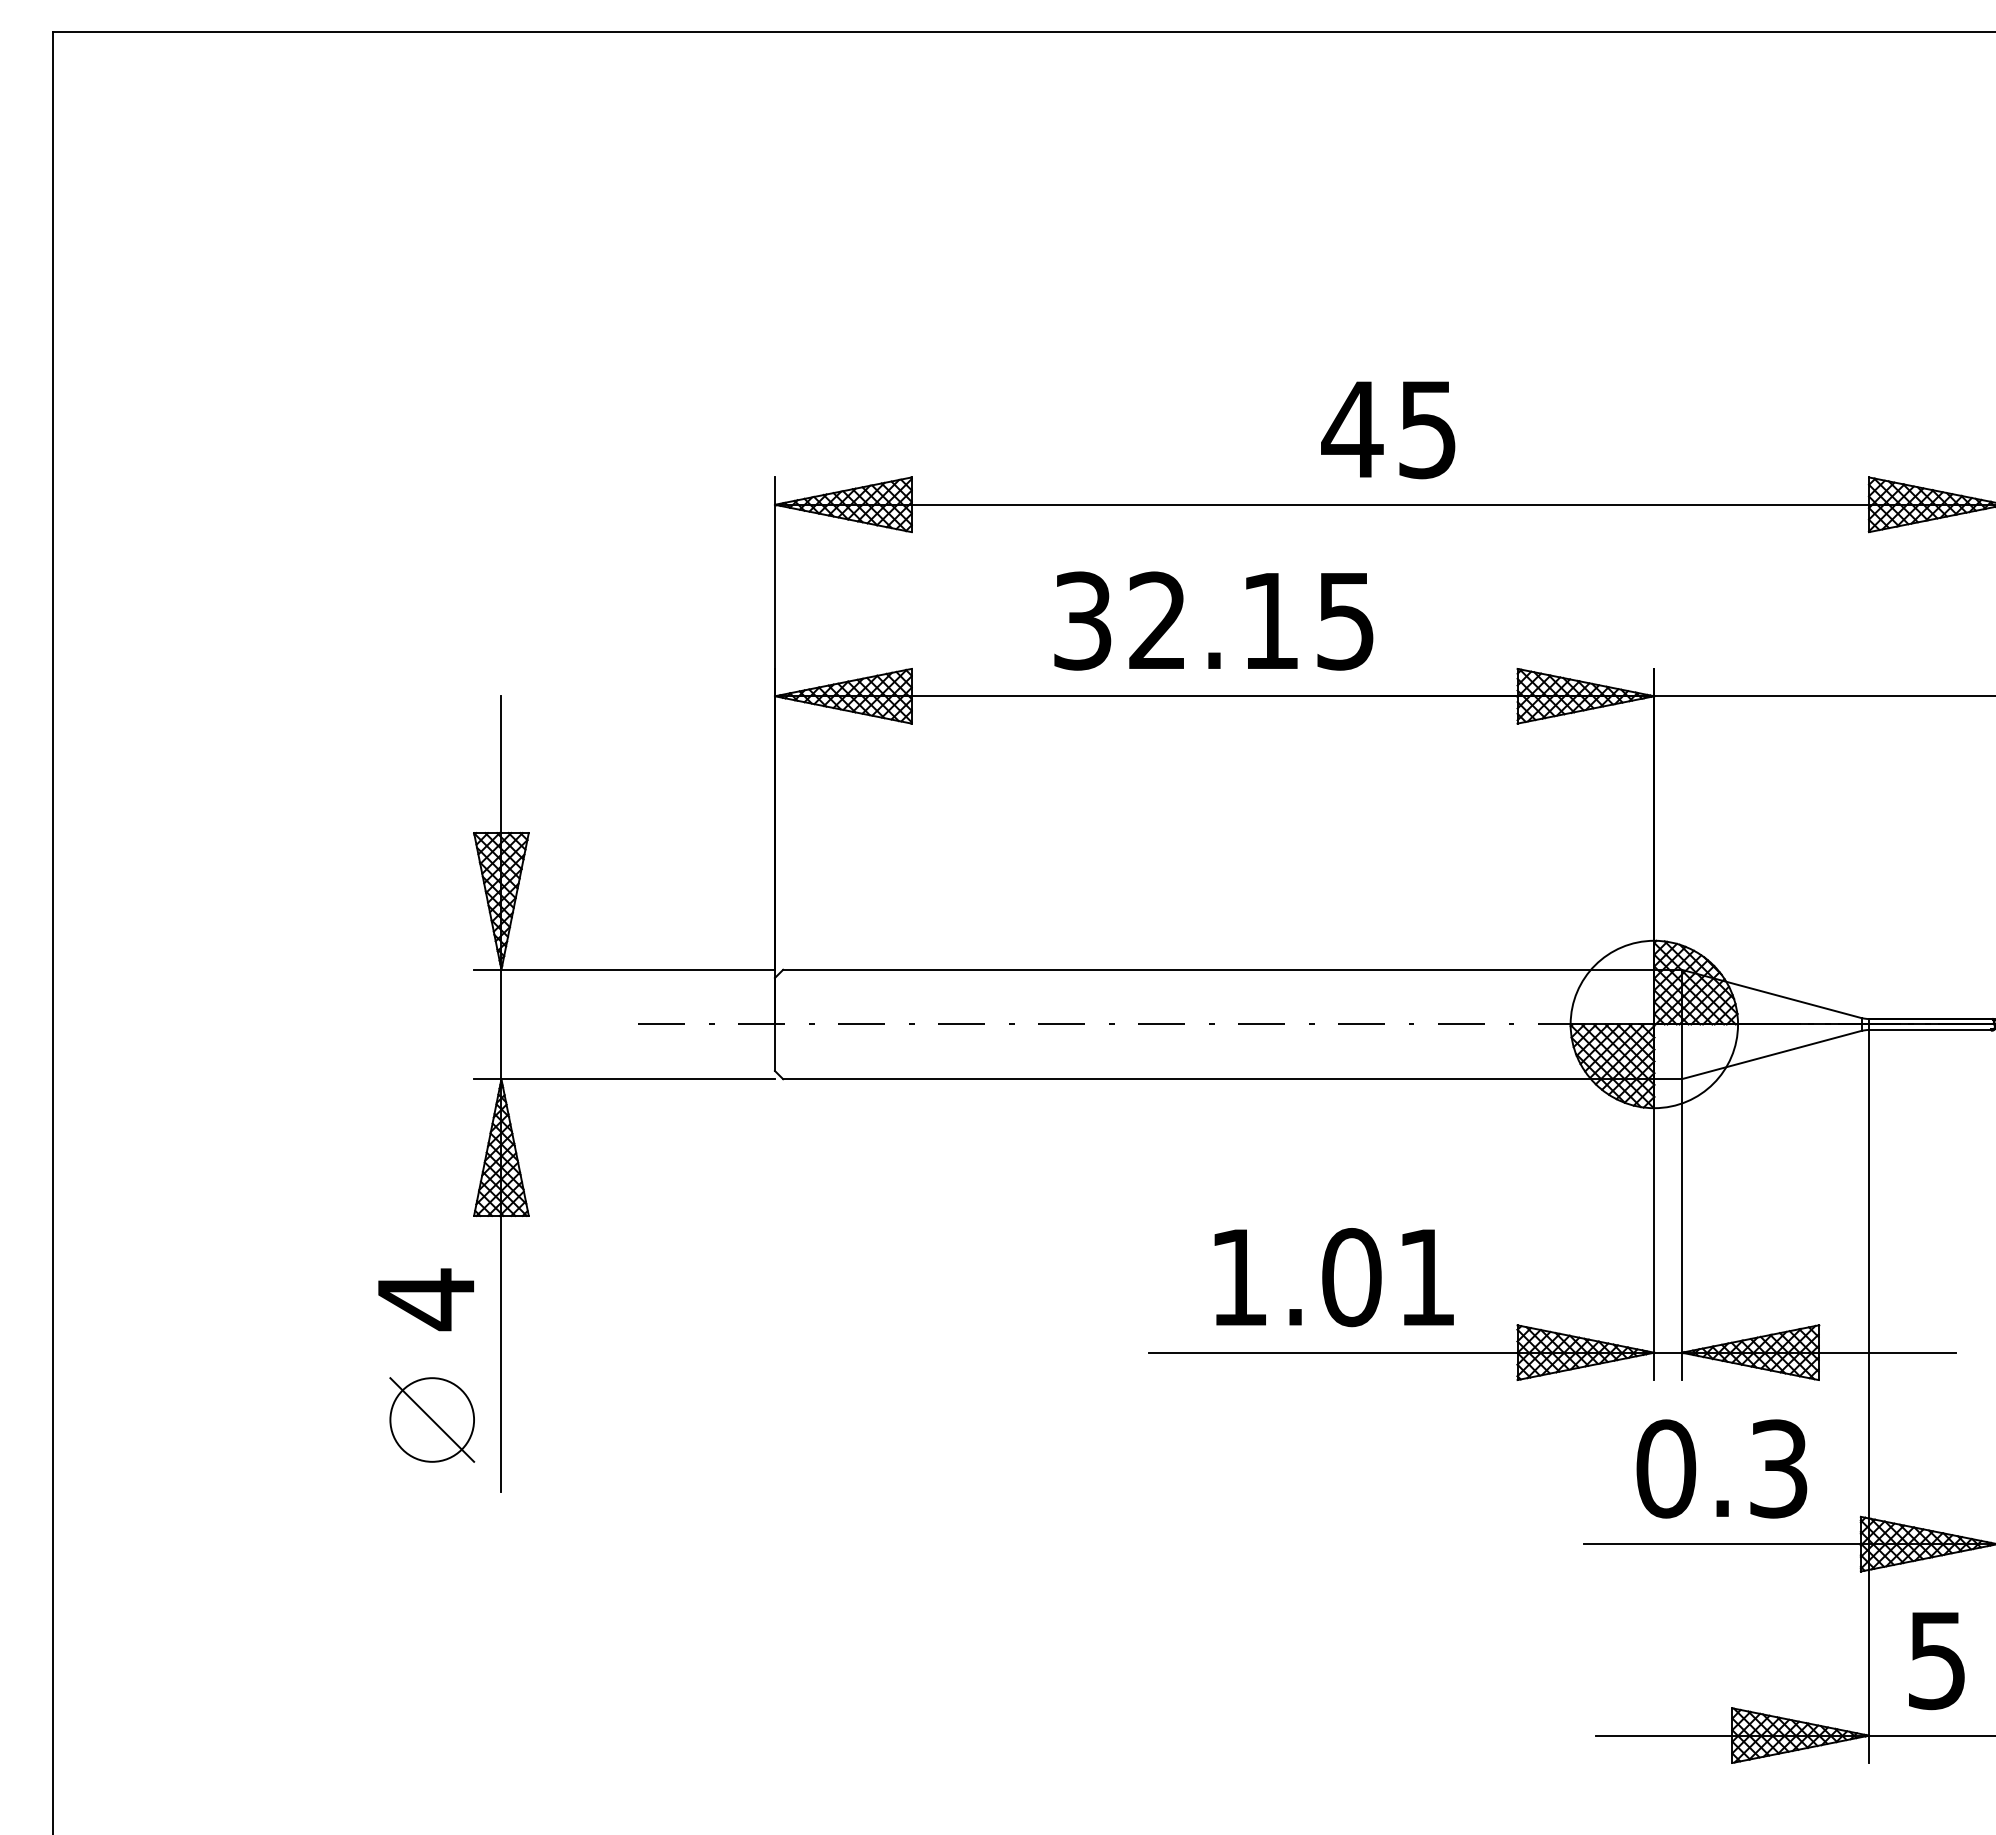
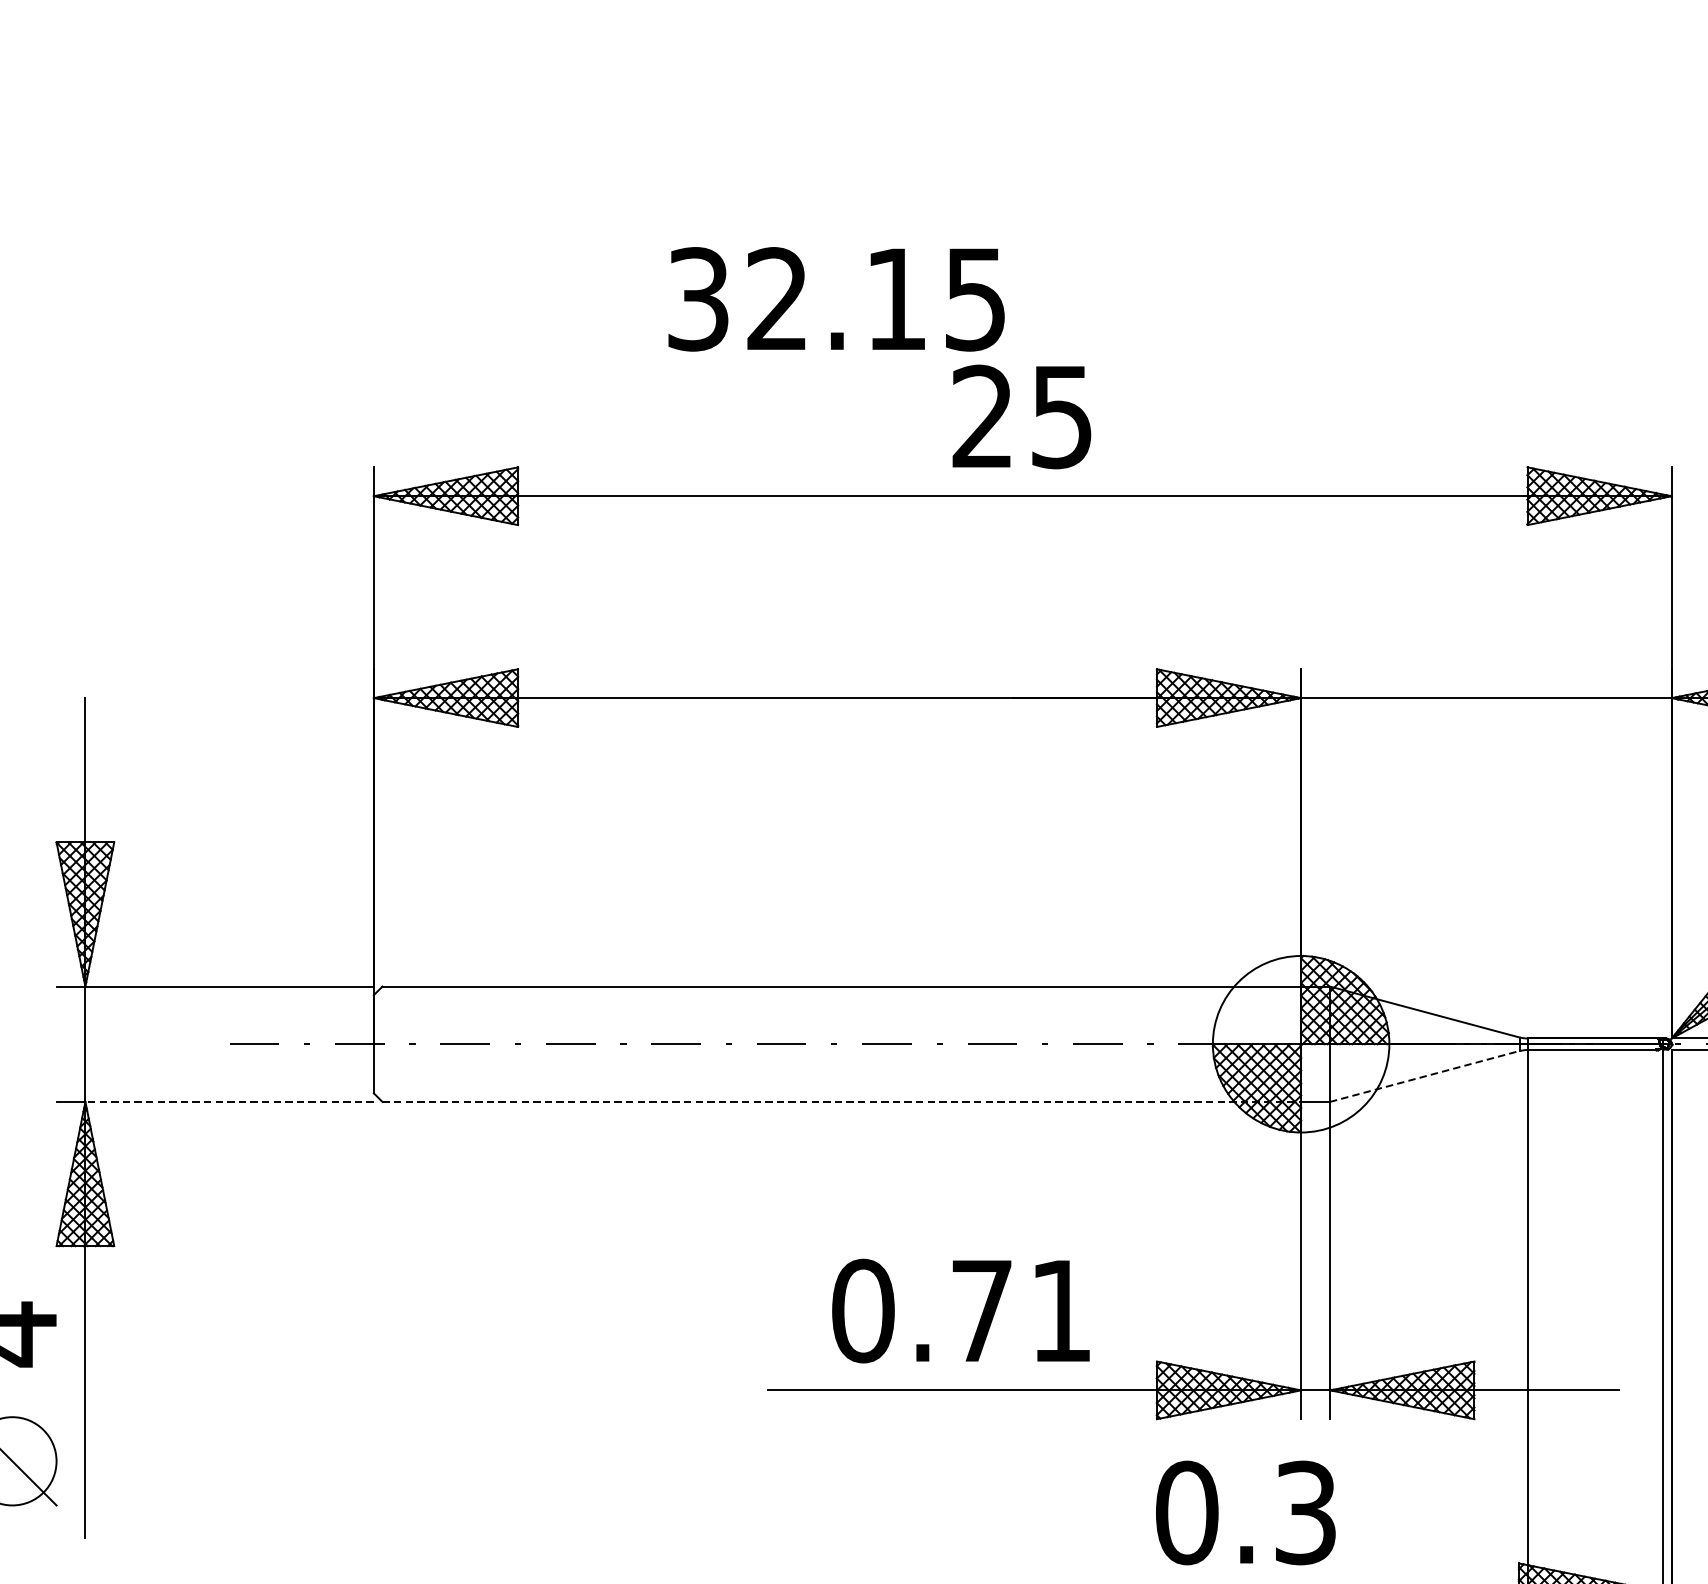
text: (1352, 428) -> (982, 415), 45 -> 25
text: (1213, 620) -> (836, 298), moved
line: (1772, 1054) -> (1425, 1075), solid -> dashed
line: (638, 1079) -> (229, 1102), solid -> dashed
line: (1218, 1079) -> (841, 1102), solid -> dashed
text: (1295, 1277) -> (922, 1311), 1.01 -> 0.71
text: (1721, 1468) -> (1245, 1512), moved

